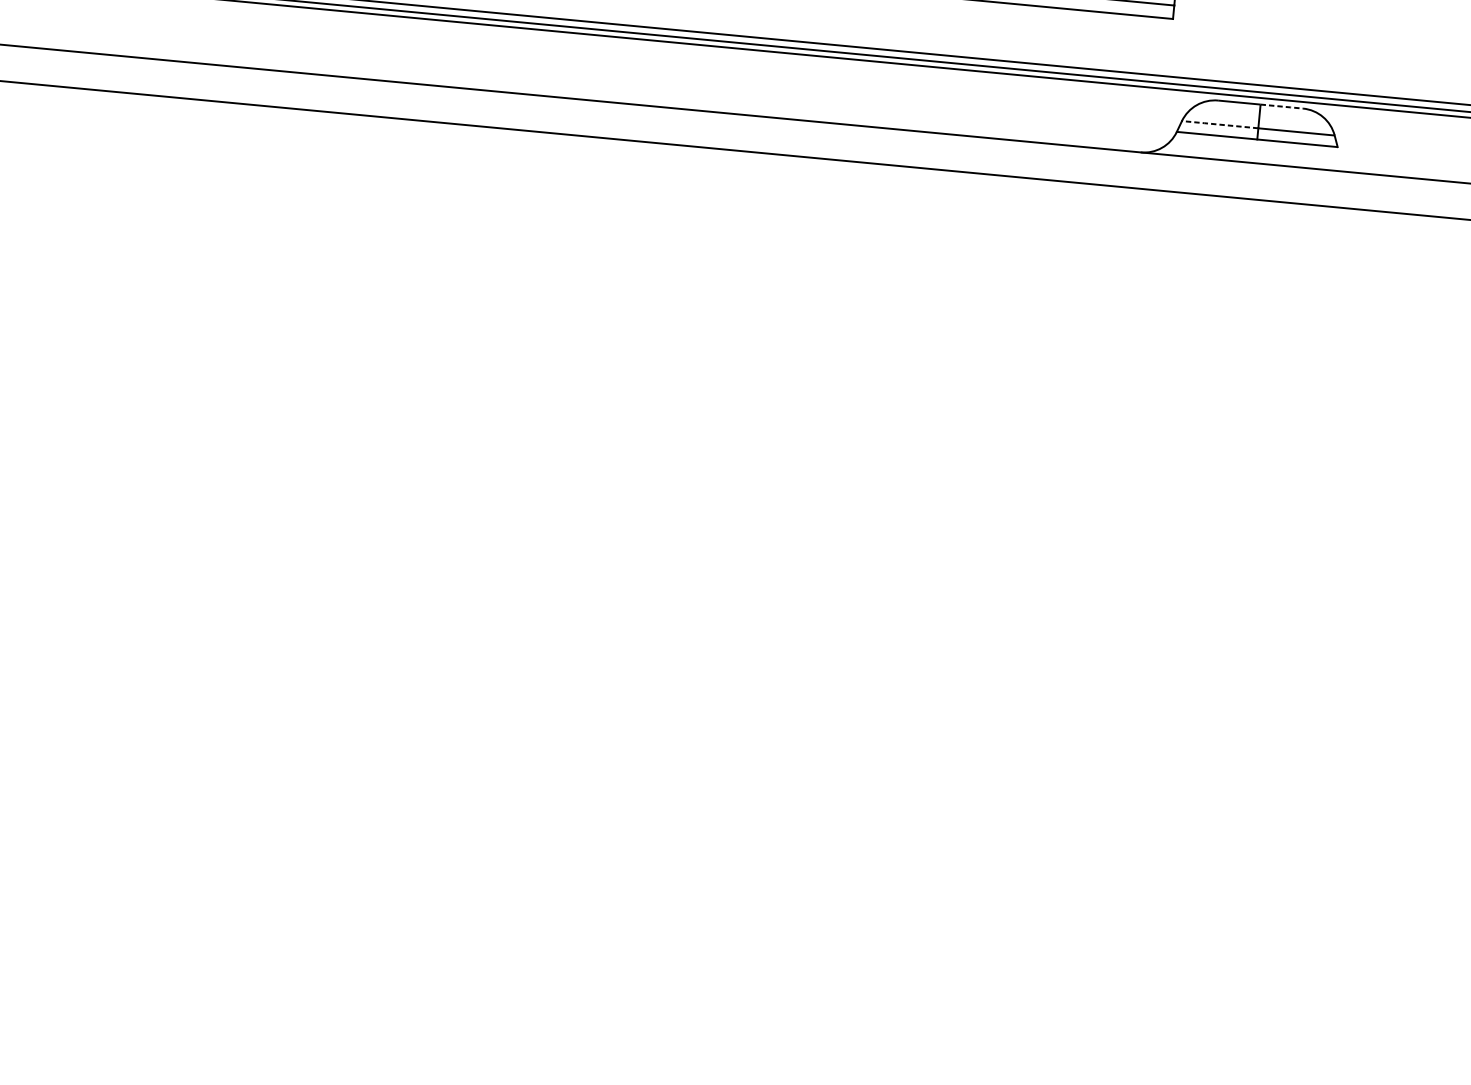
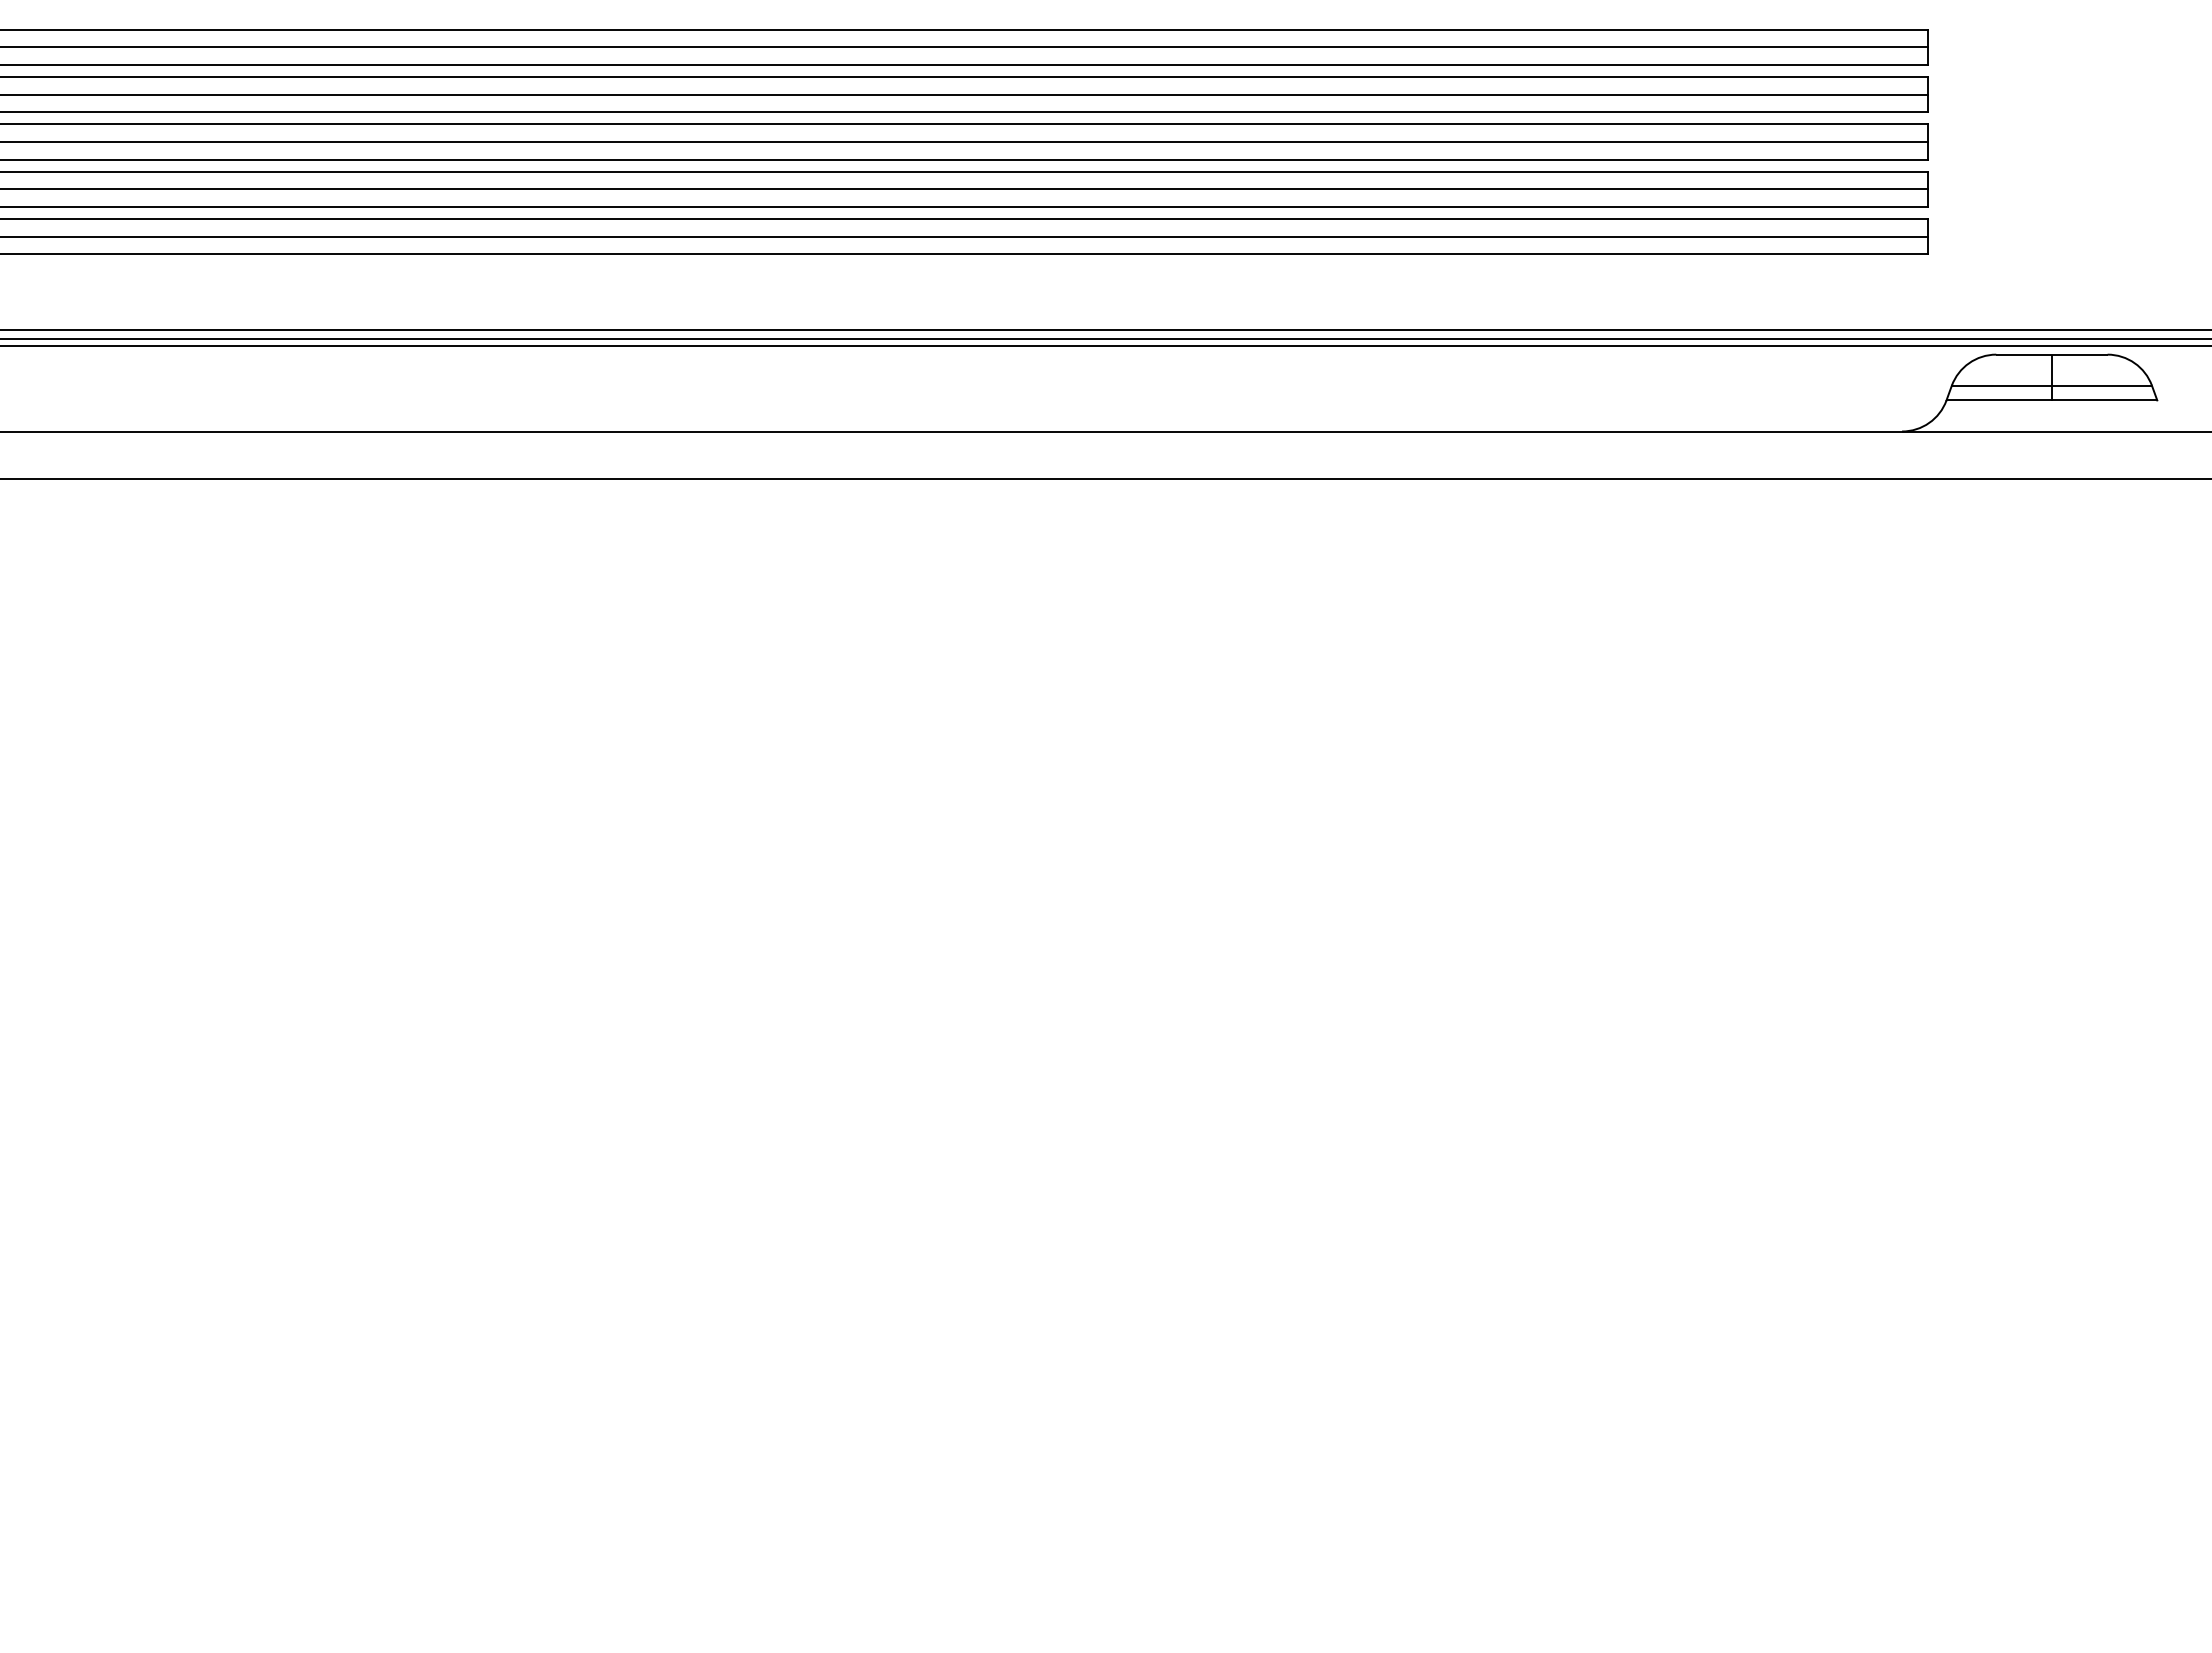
line: (1282, 106) -> (2080, 354), dashed -> solid
line: (1219, 124) -> (2001, 385), dashed -> solid

